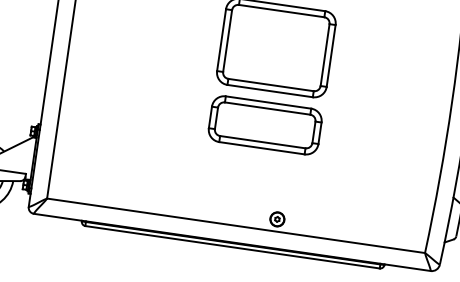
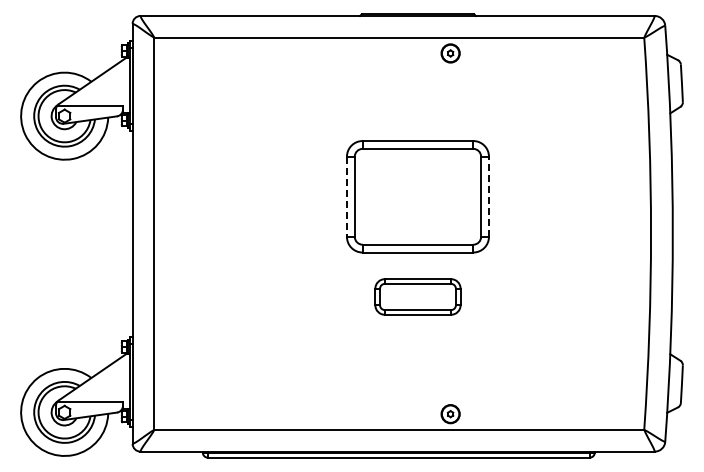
line: (221, 40) -> (346, 197), solid -> dashed
line: (330, 55) -> (488, 196), solid -> dashed
part: (264, 124) -> (417, 296), size x0.6

